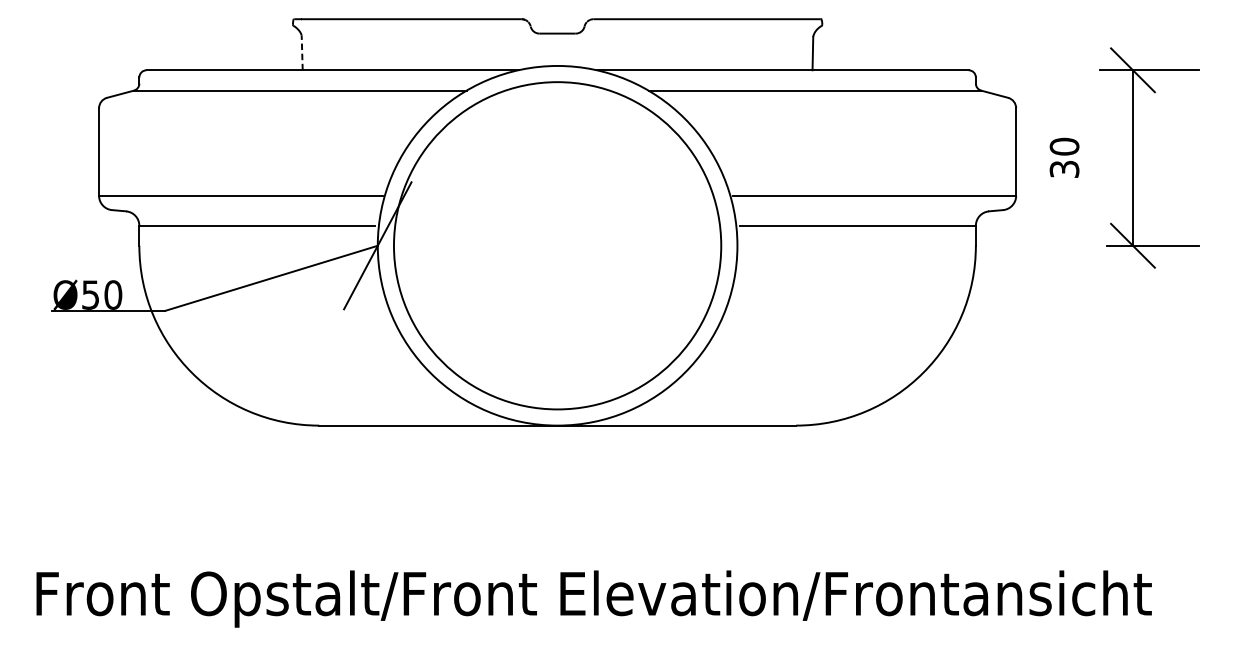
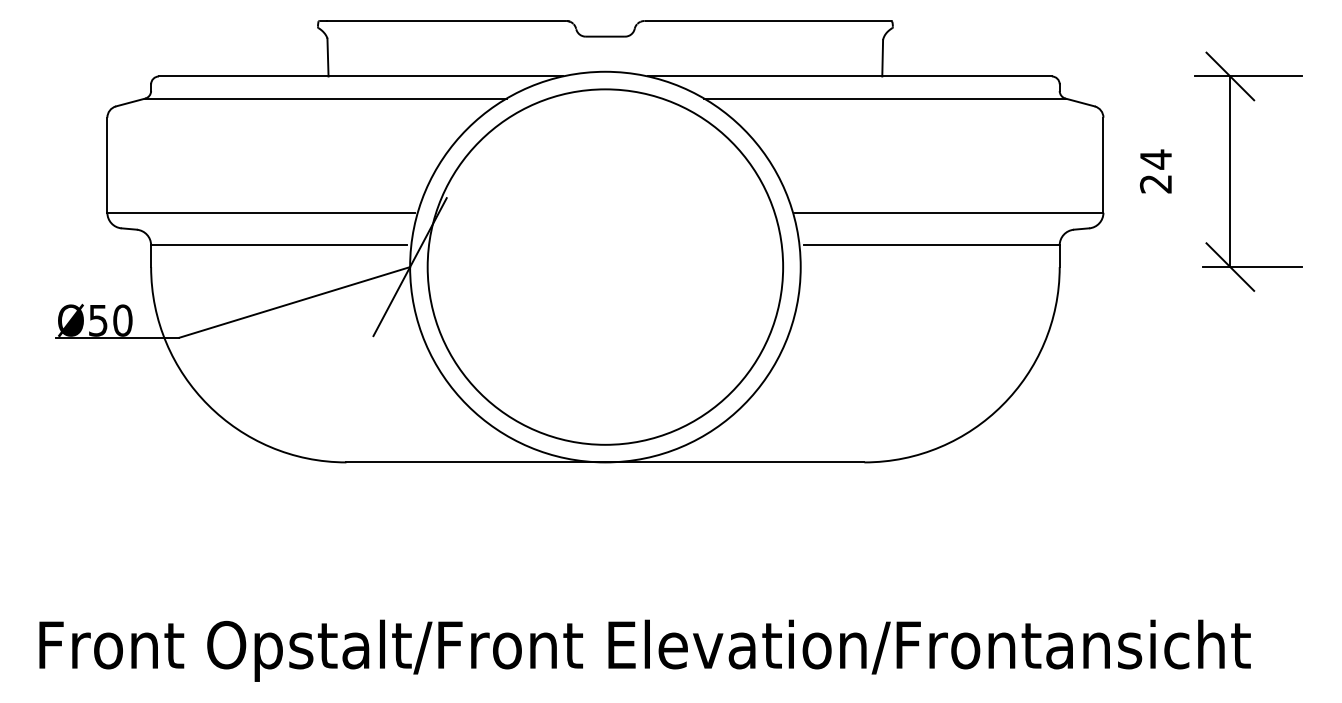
line: (302, 52) -> (328, 57), dashed -> solid
text: (1064, 157) -> (1155, 171), 30 -> 24

